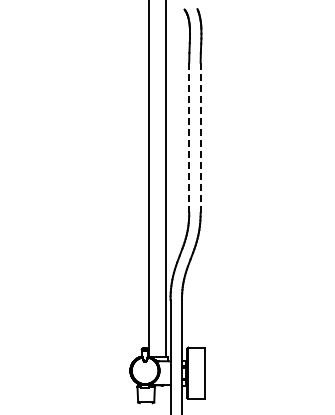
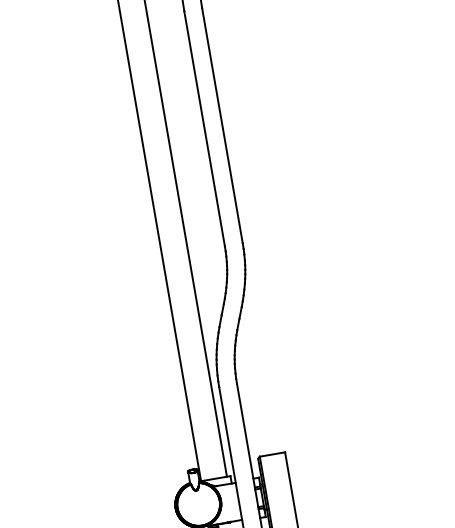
line: (189, 137) -> (204, 128), dashed -> solid
line: (200, 138) -> (222, 126), dashed -> solid

